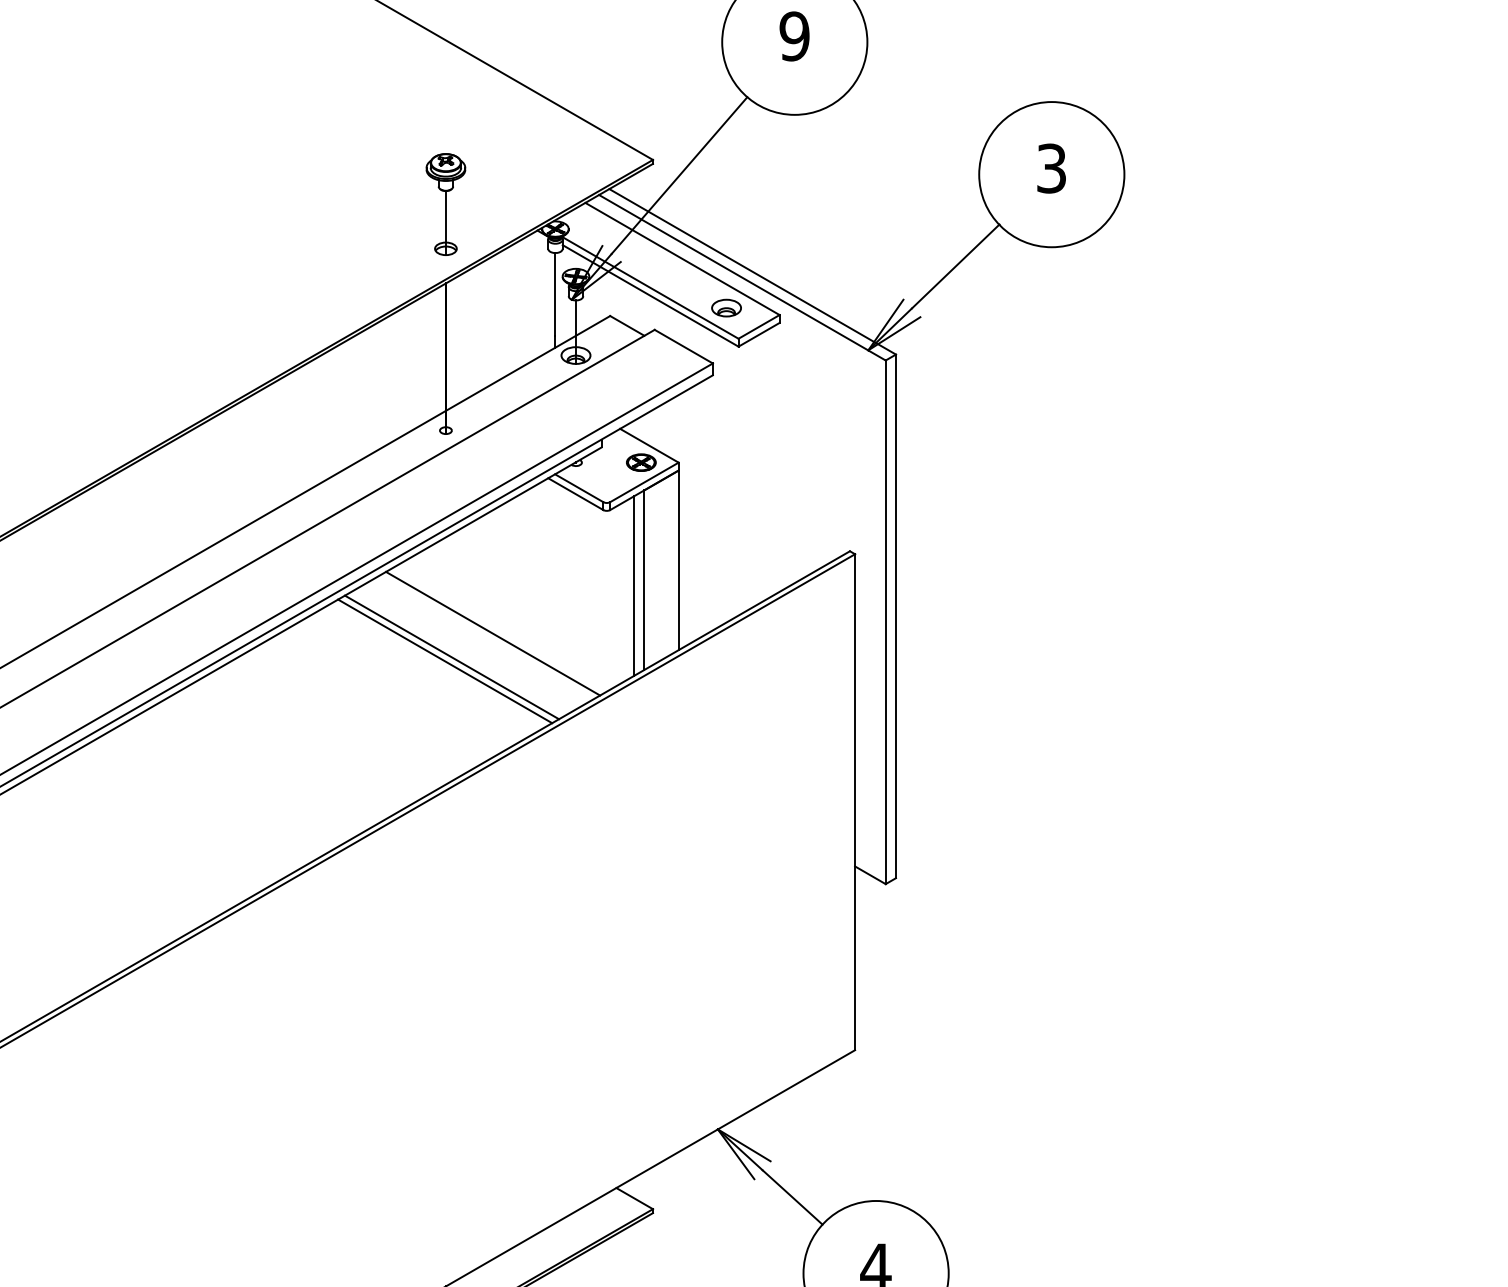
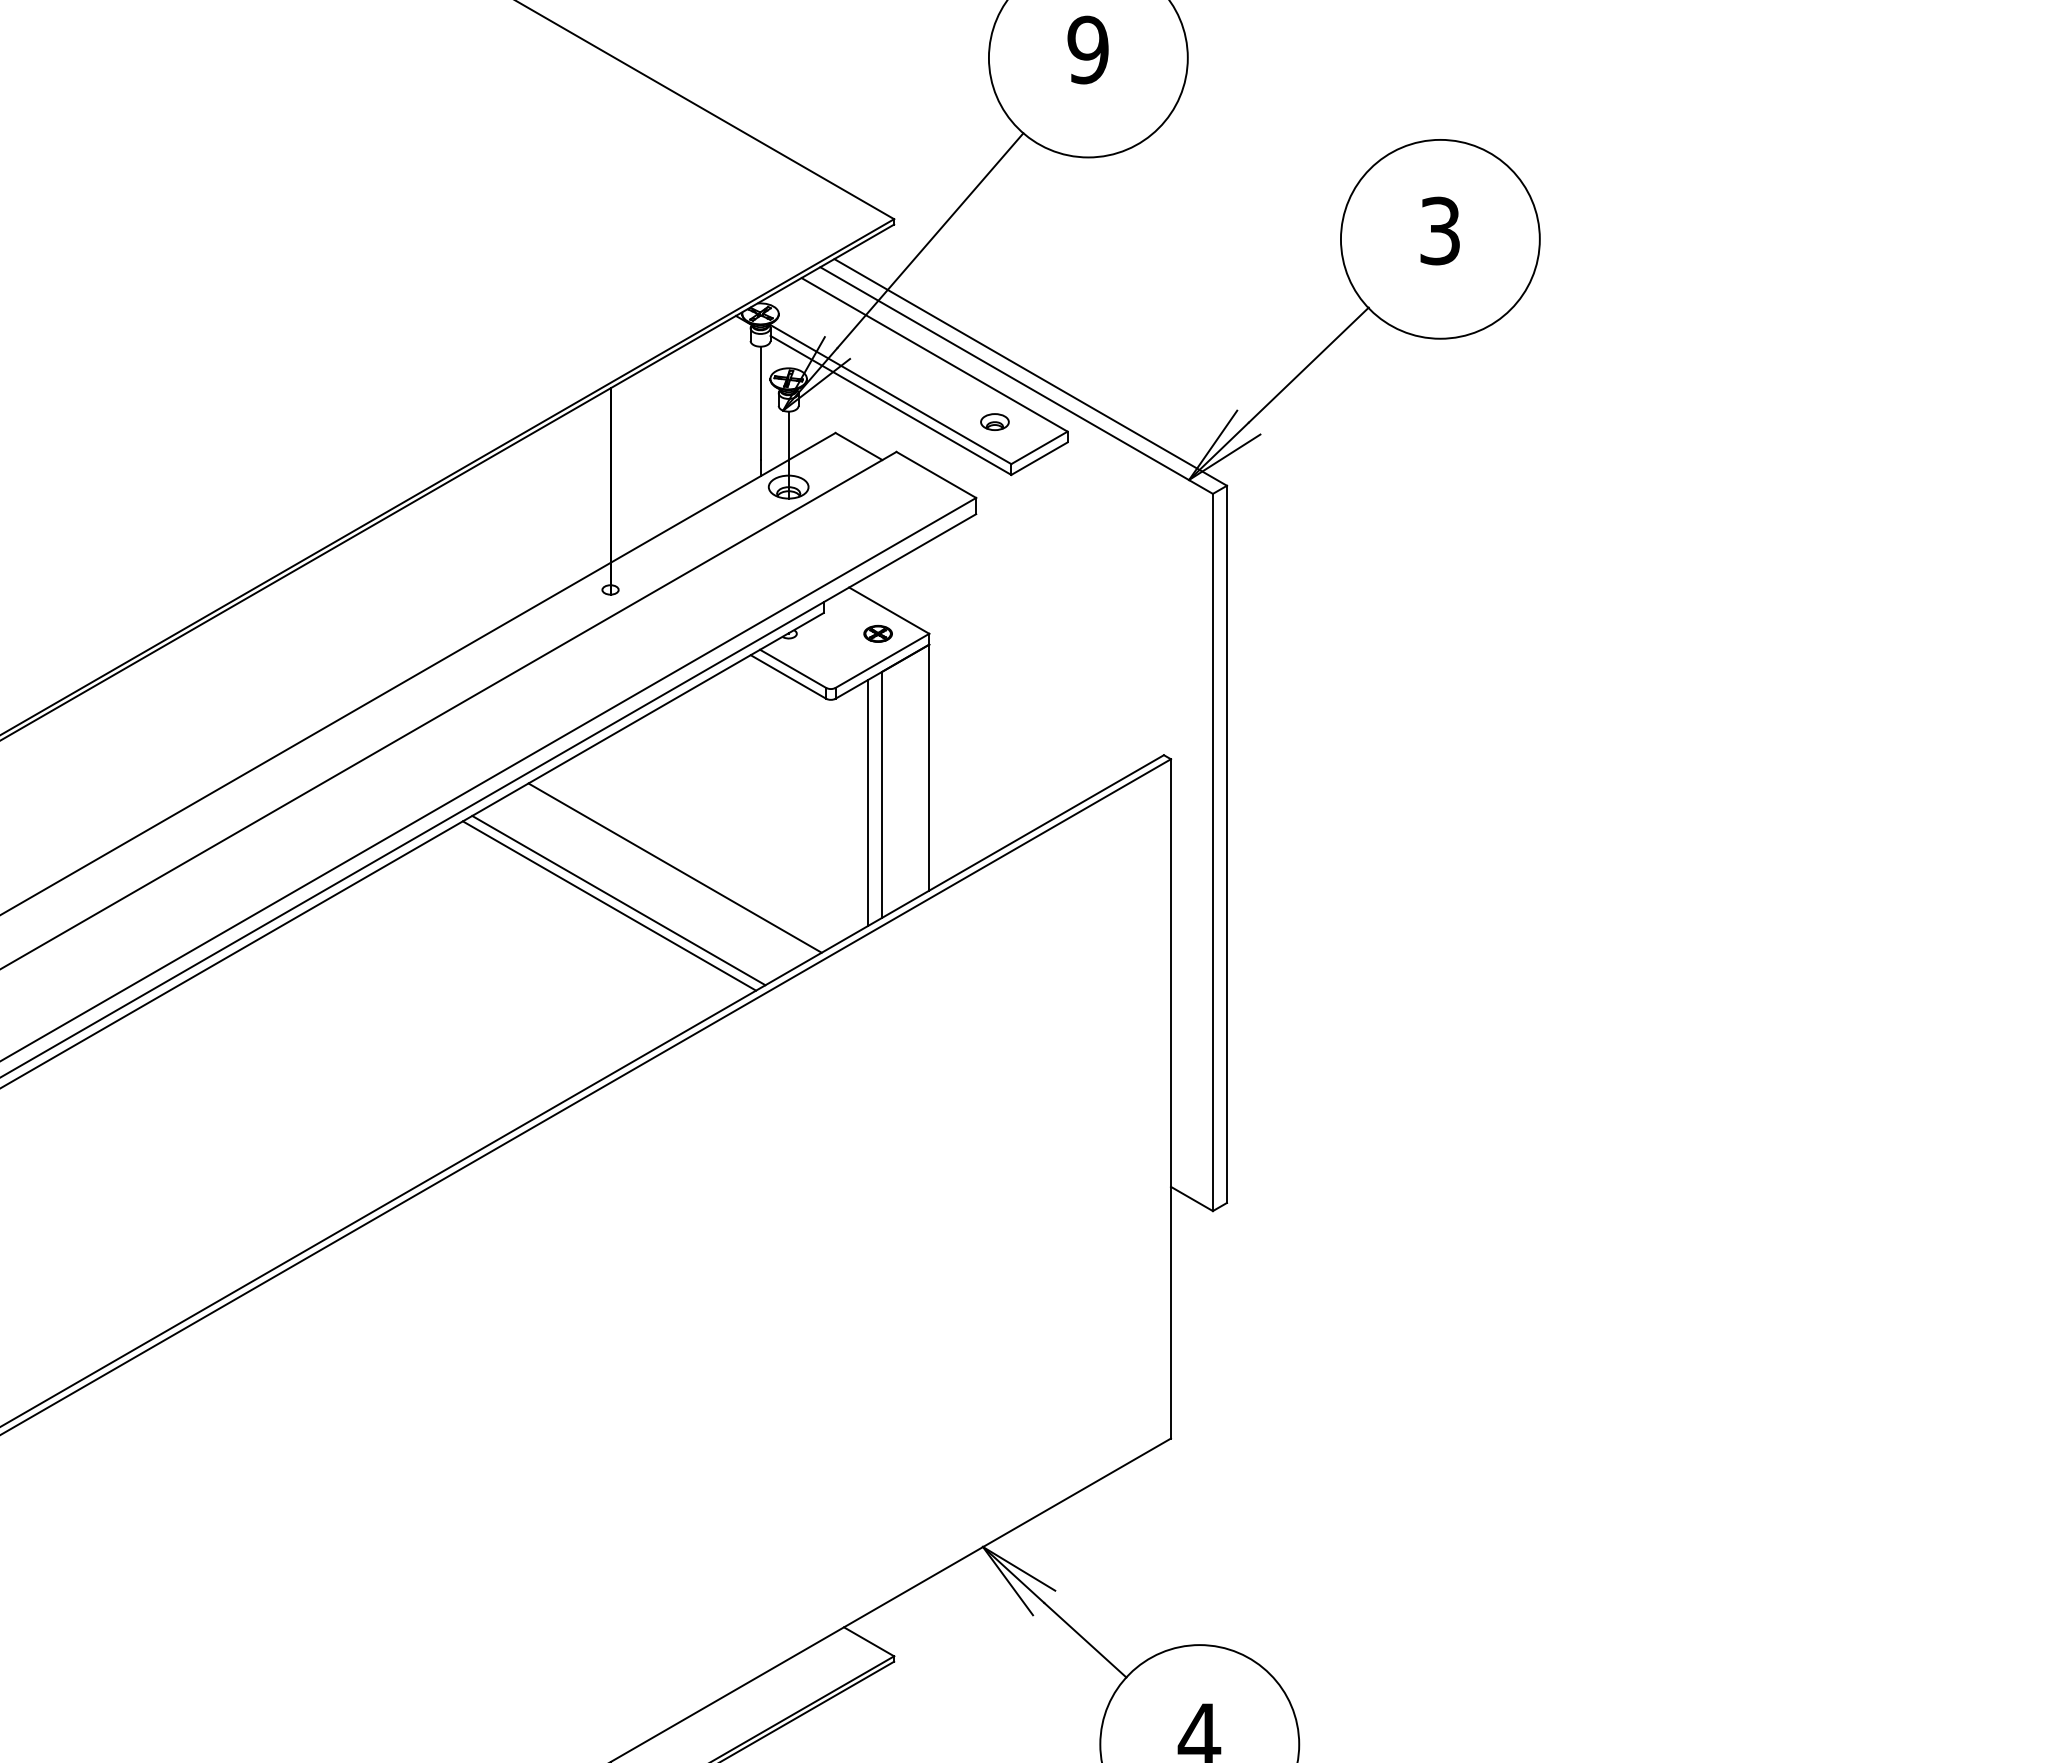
part: (445, 204) -> (610, 280), removed
part: (726, 307) -> (994, 421), size x0.7
part: (640, 462) -> (877, 633), size x0.7

